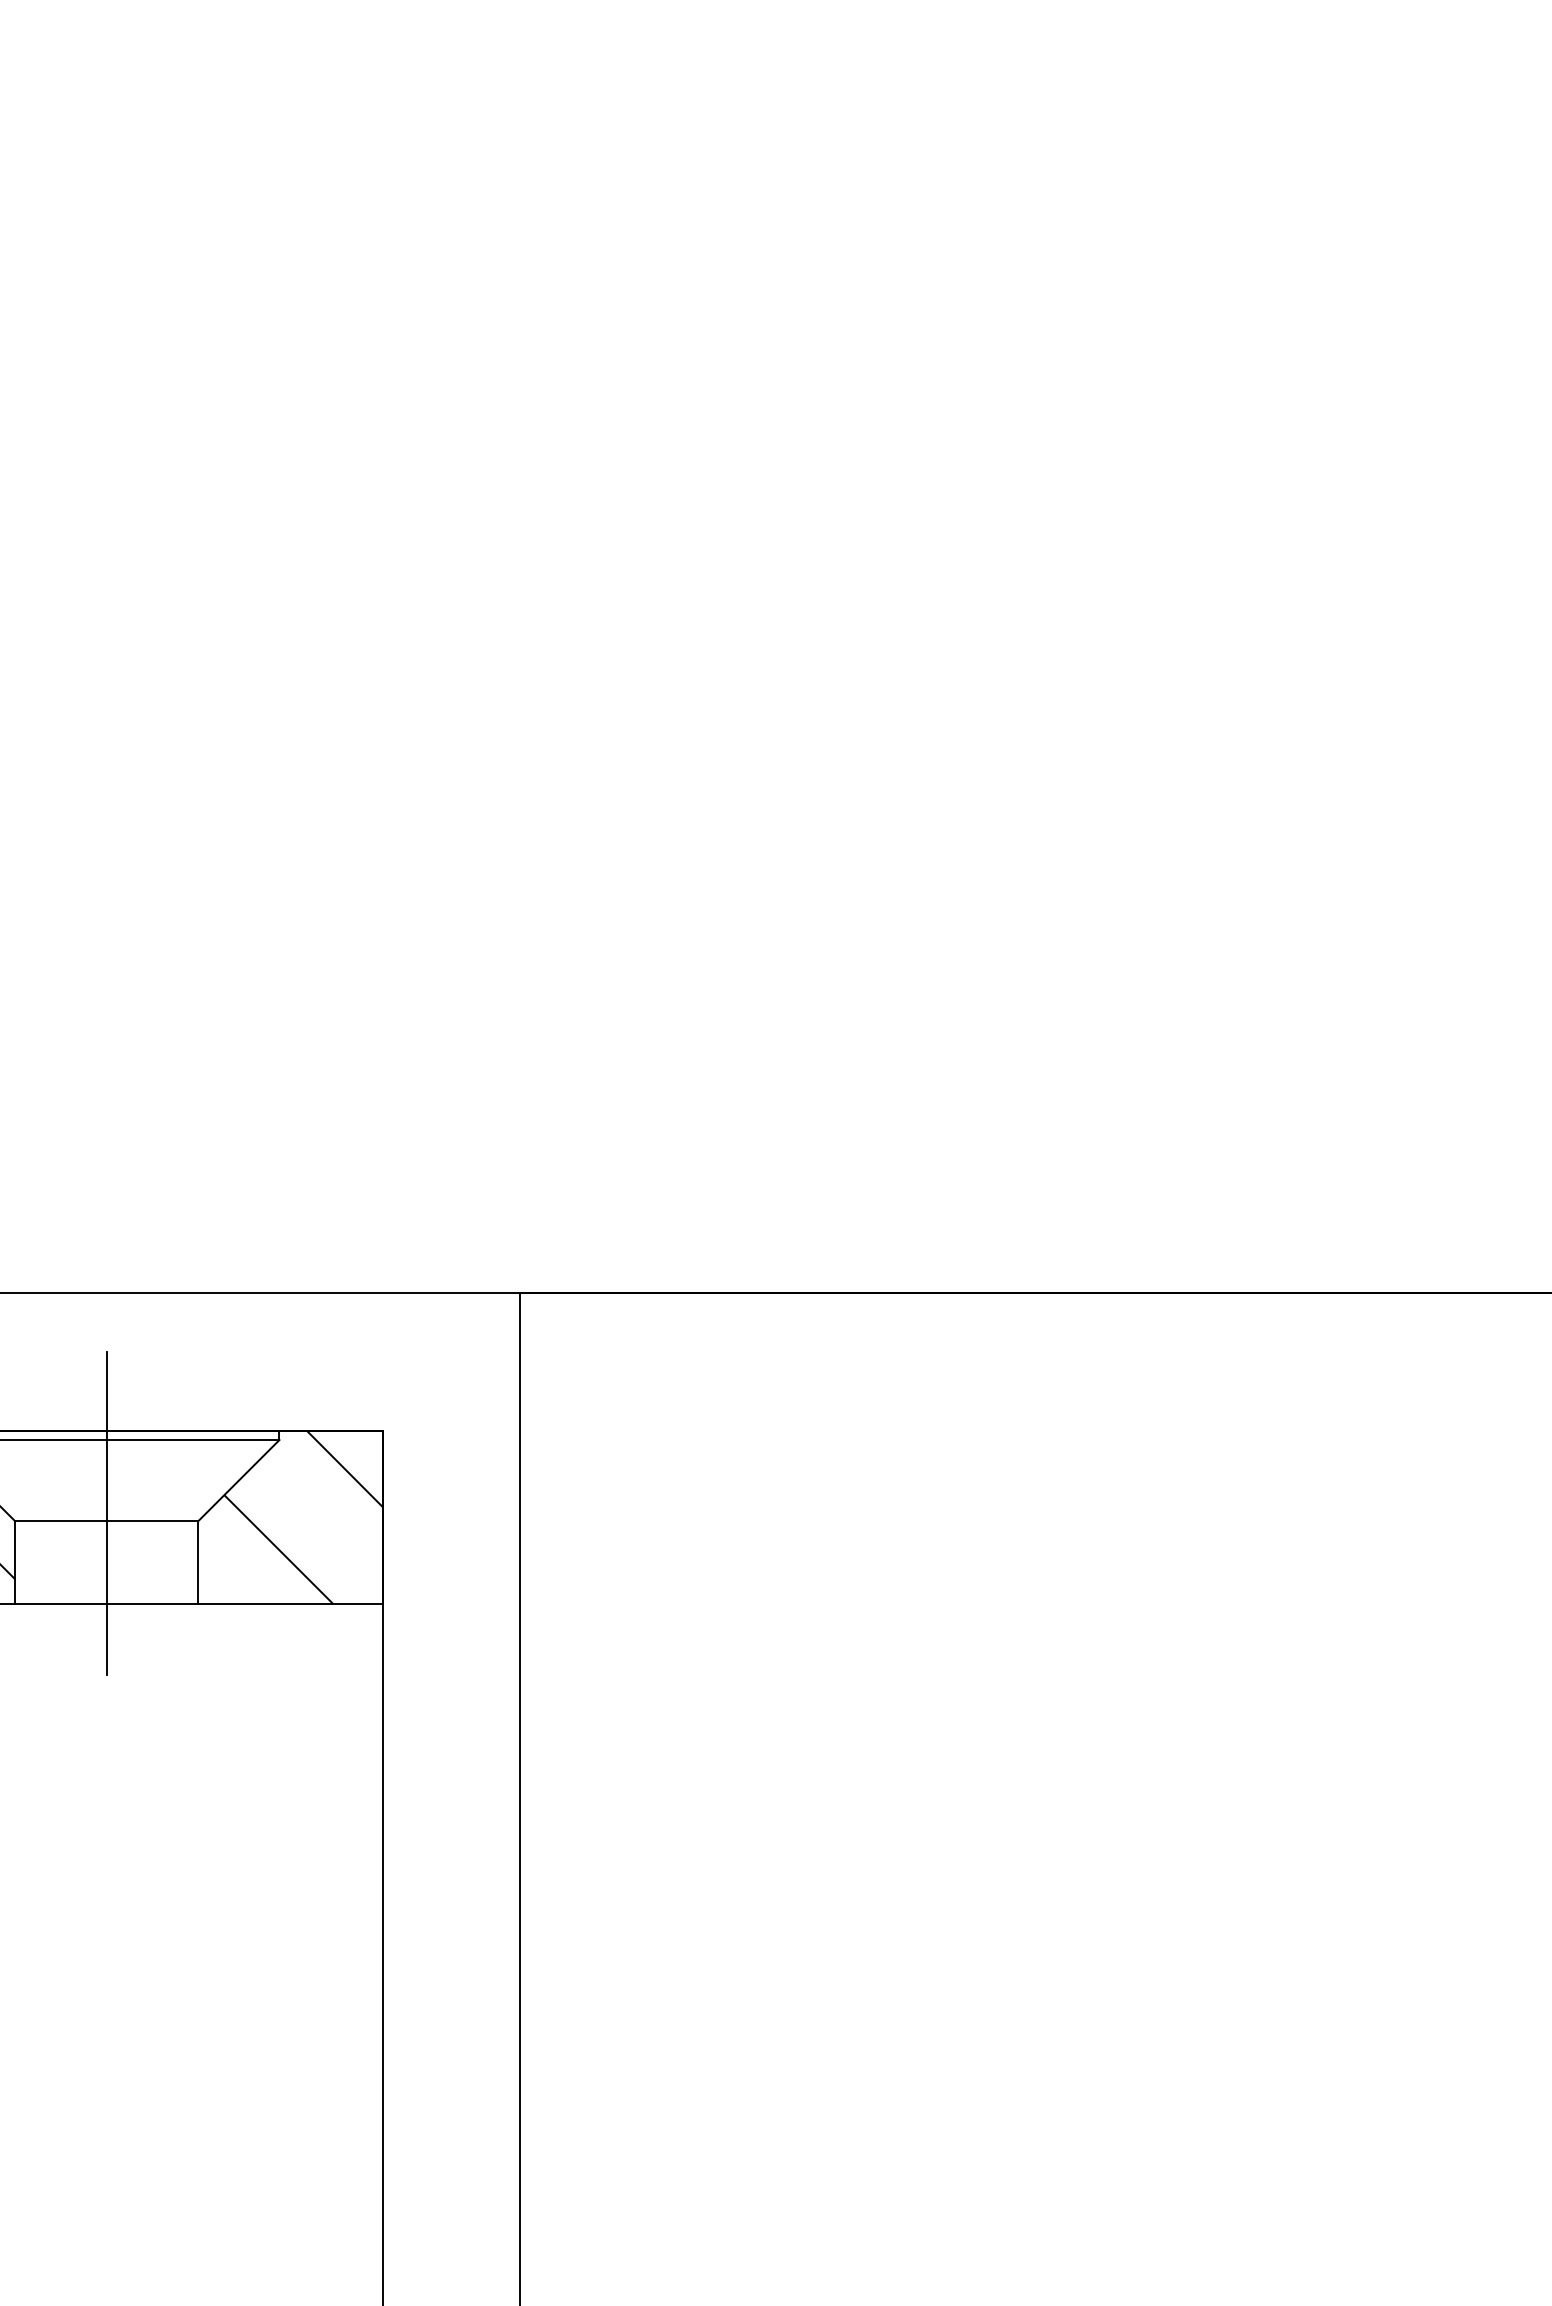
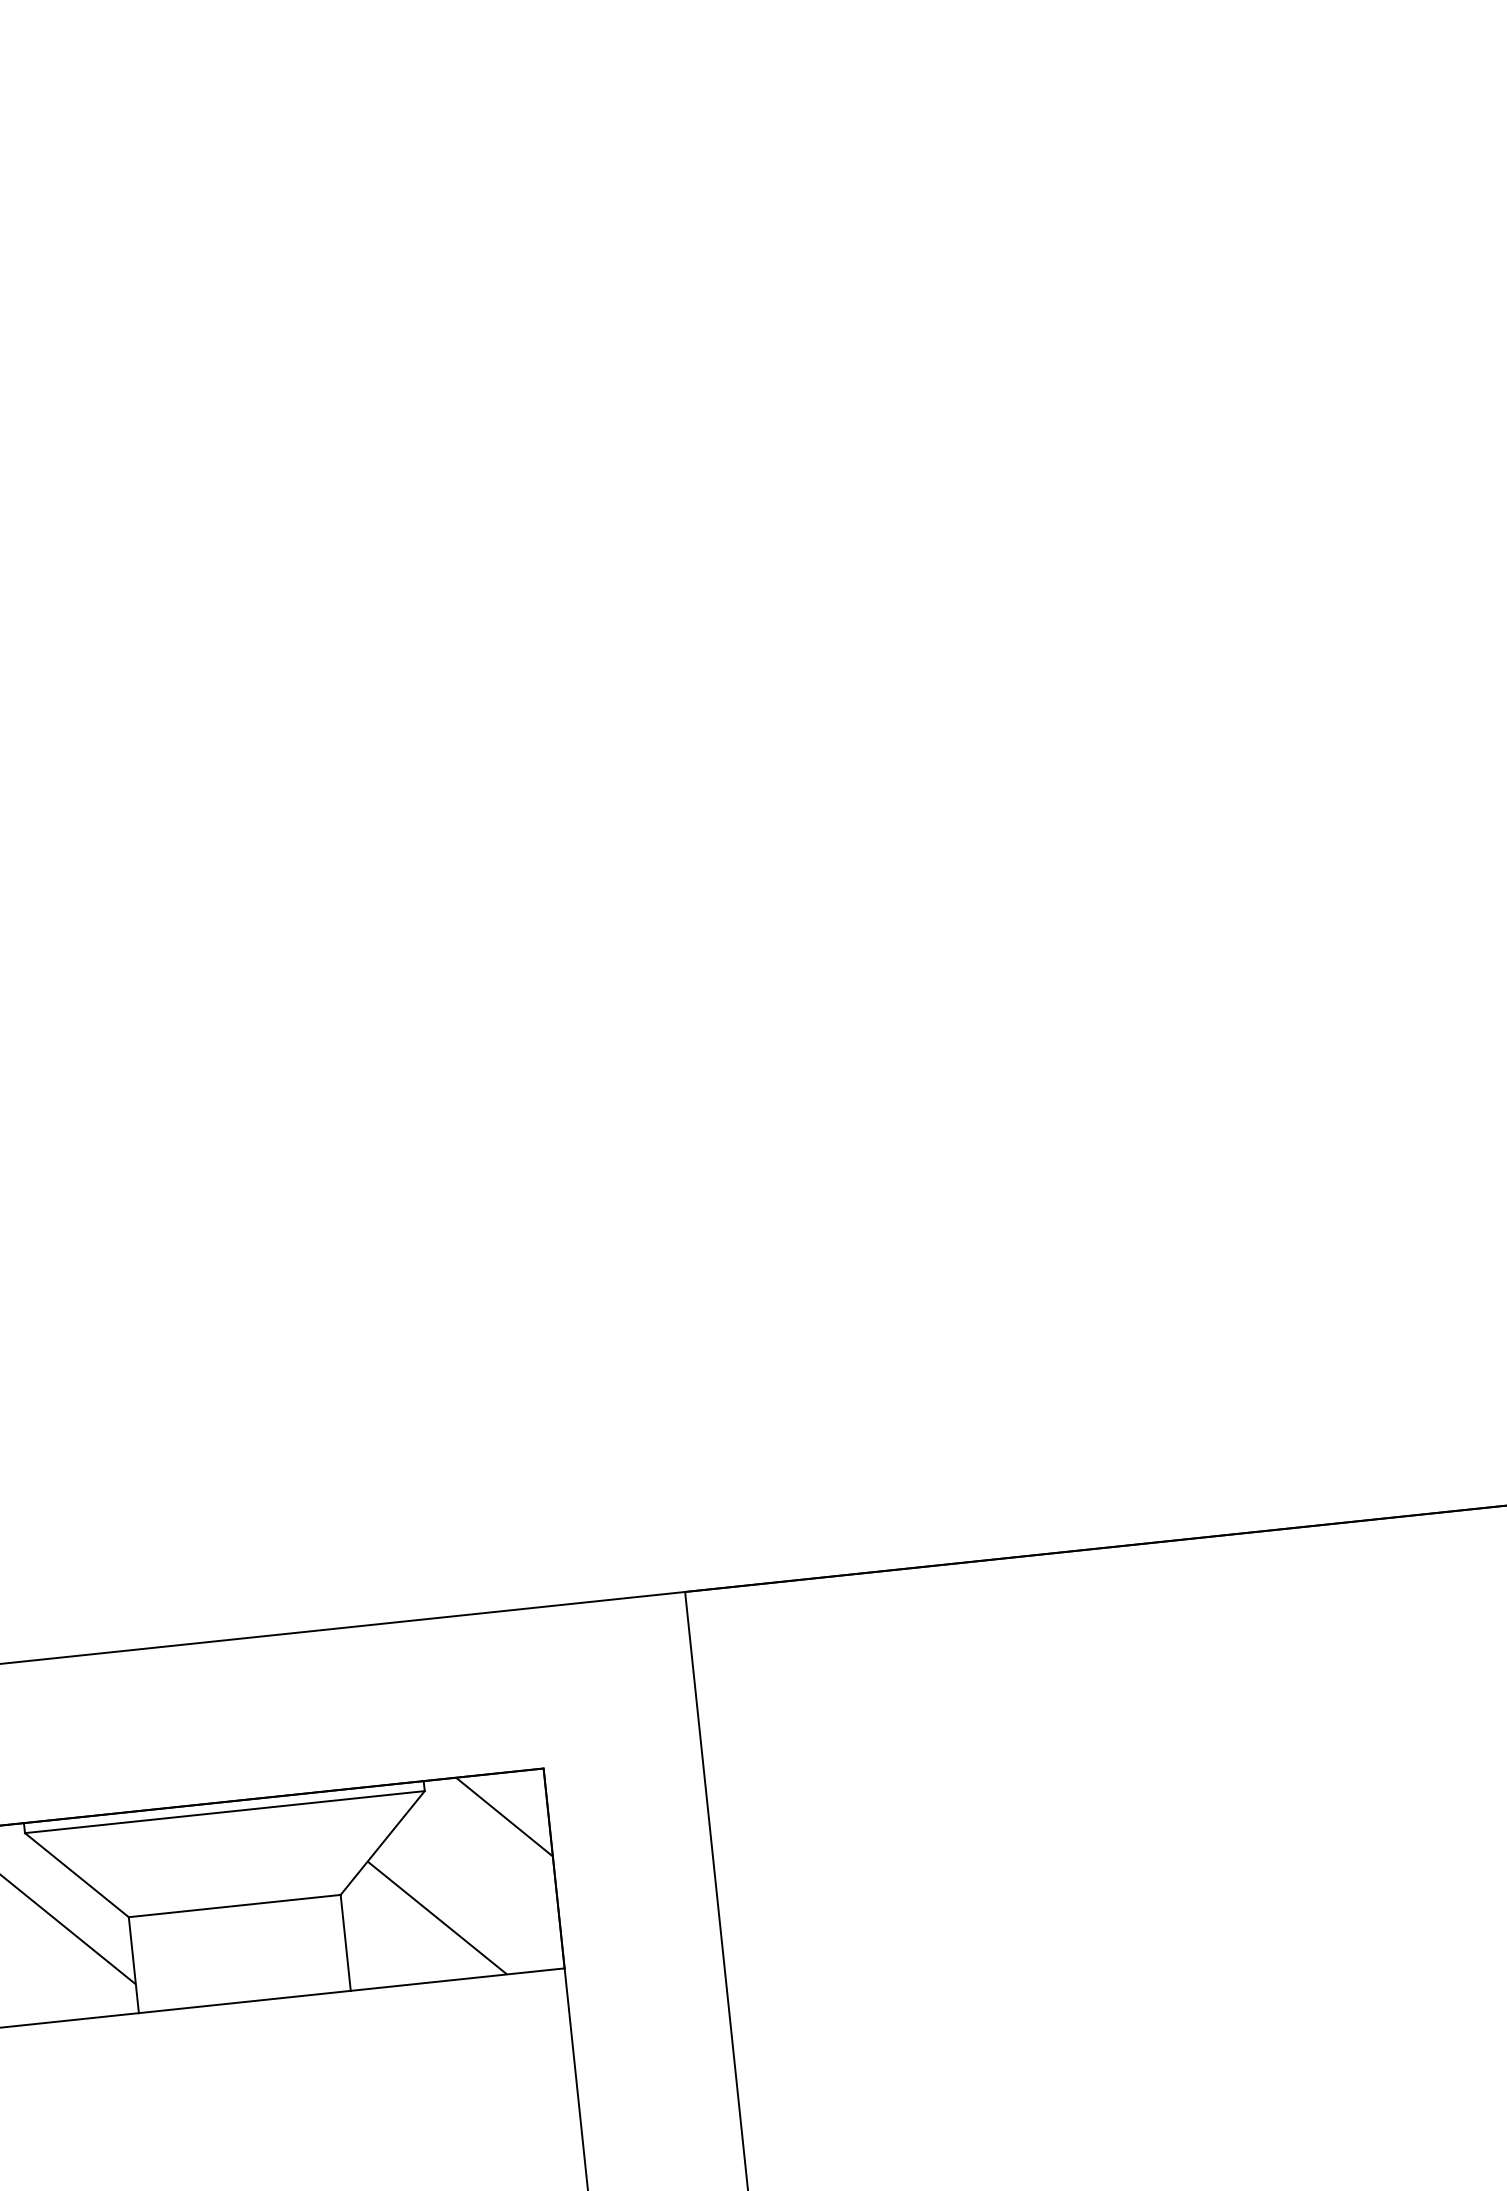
line: (106, 1512) -> (233, 1895), removed

